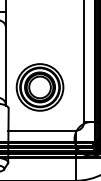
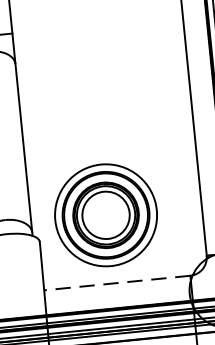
part: (39, 87) -> (104, 215), moved
line: (42, 130) -> (118, 282), solid -> dashed

